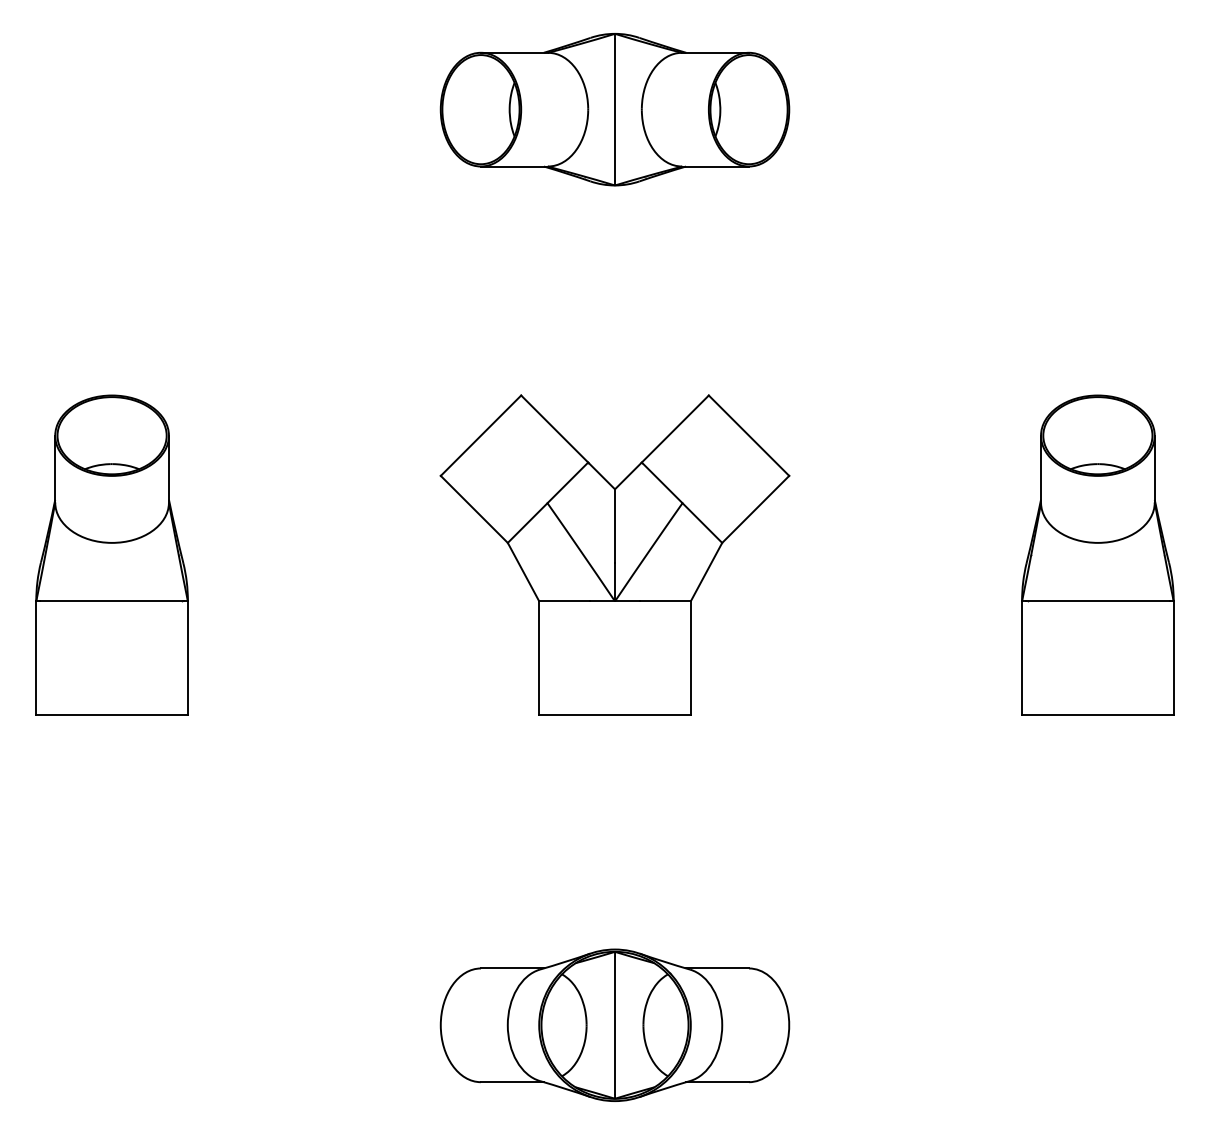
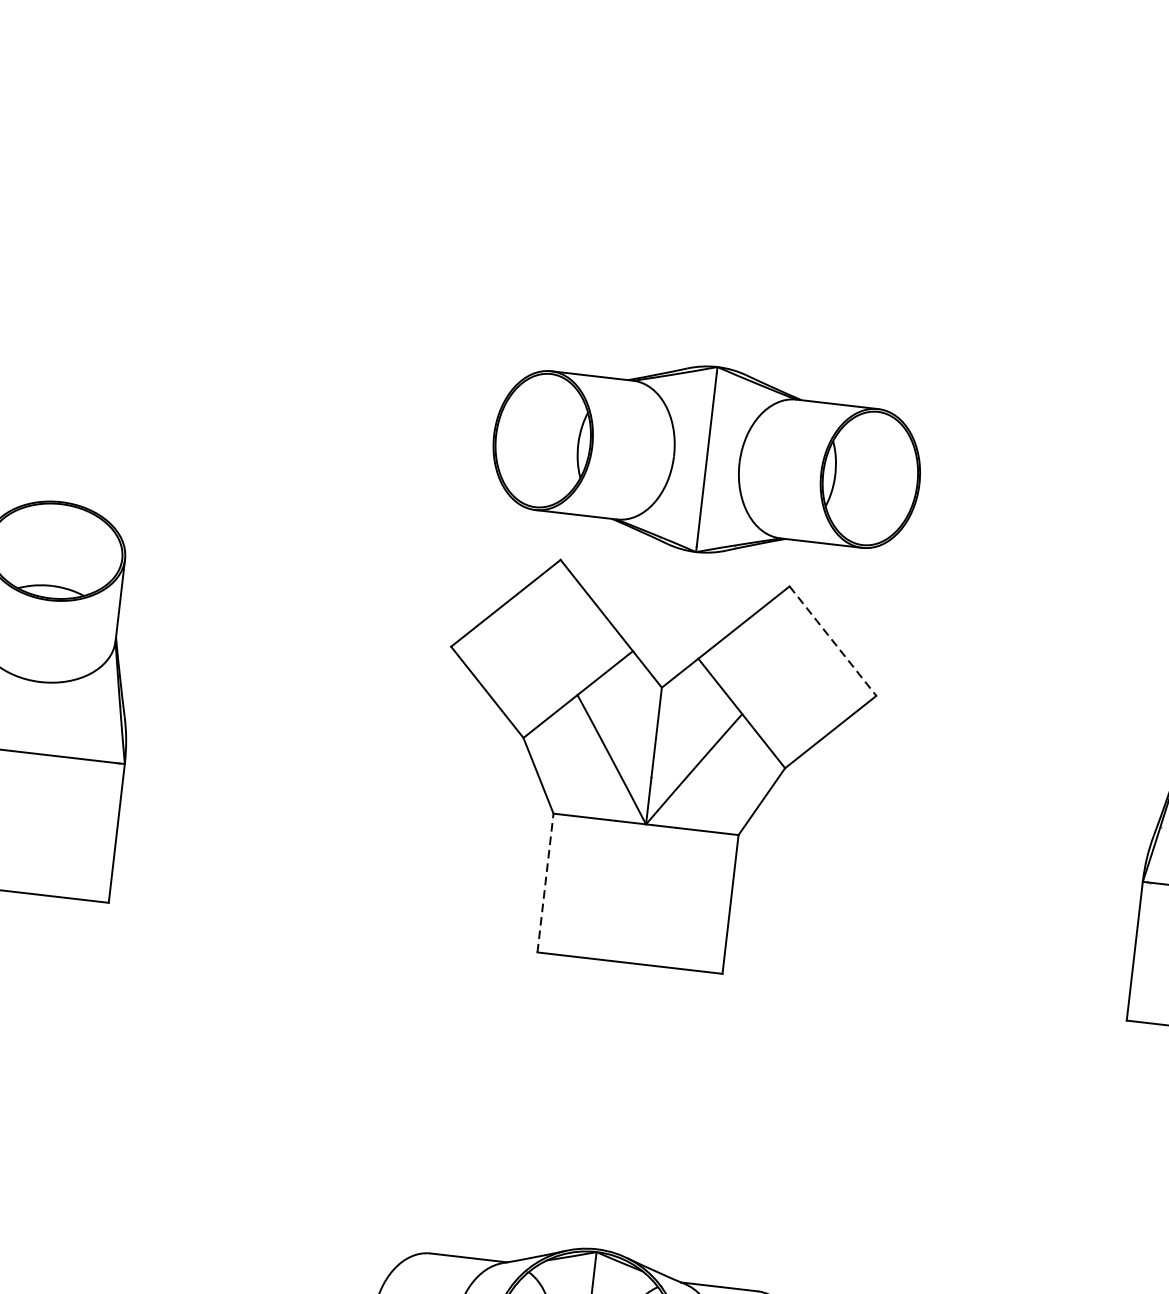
part: (614, 109) -> (706, 459), moved
line: (749, 435) -> (833, 640), solid -> dashed
line: (539, 658) -> (545, 883), solid -> dashed

